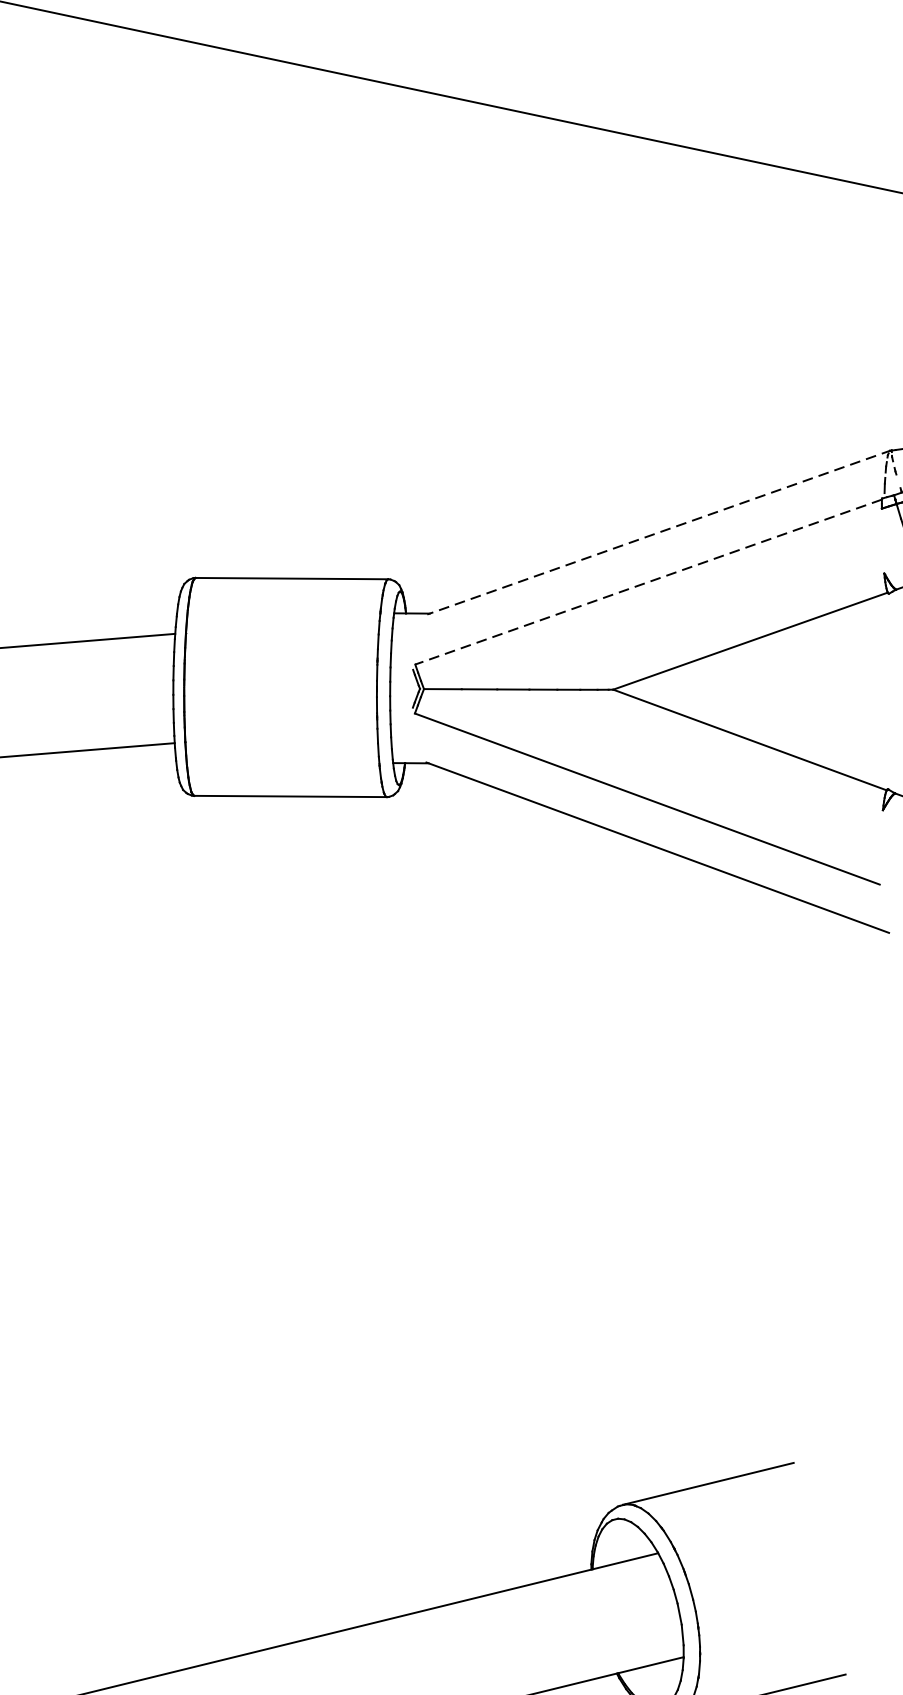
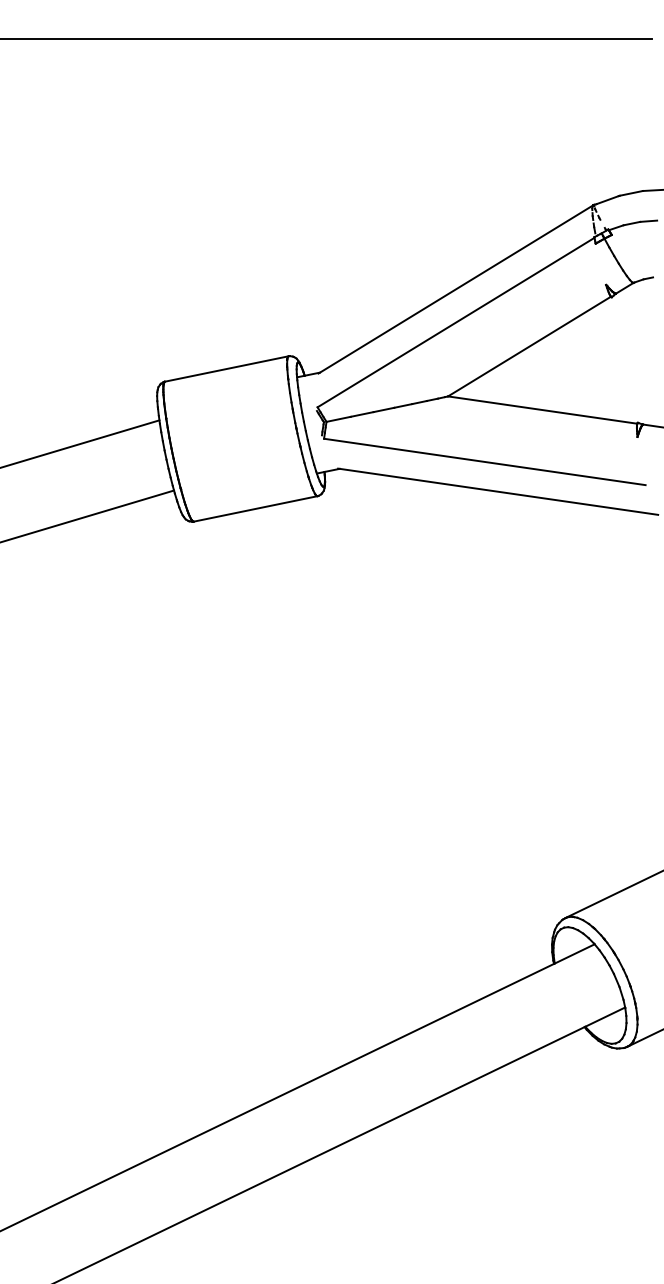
line: (659, 532) -> (456, 289), dashed -> solid
line: (647, 581) -> (455, 322), dashed -> solid

